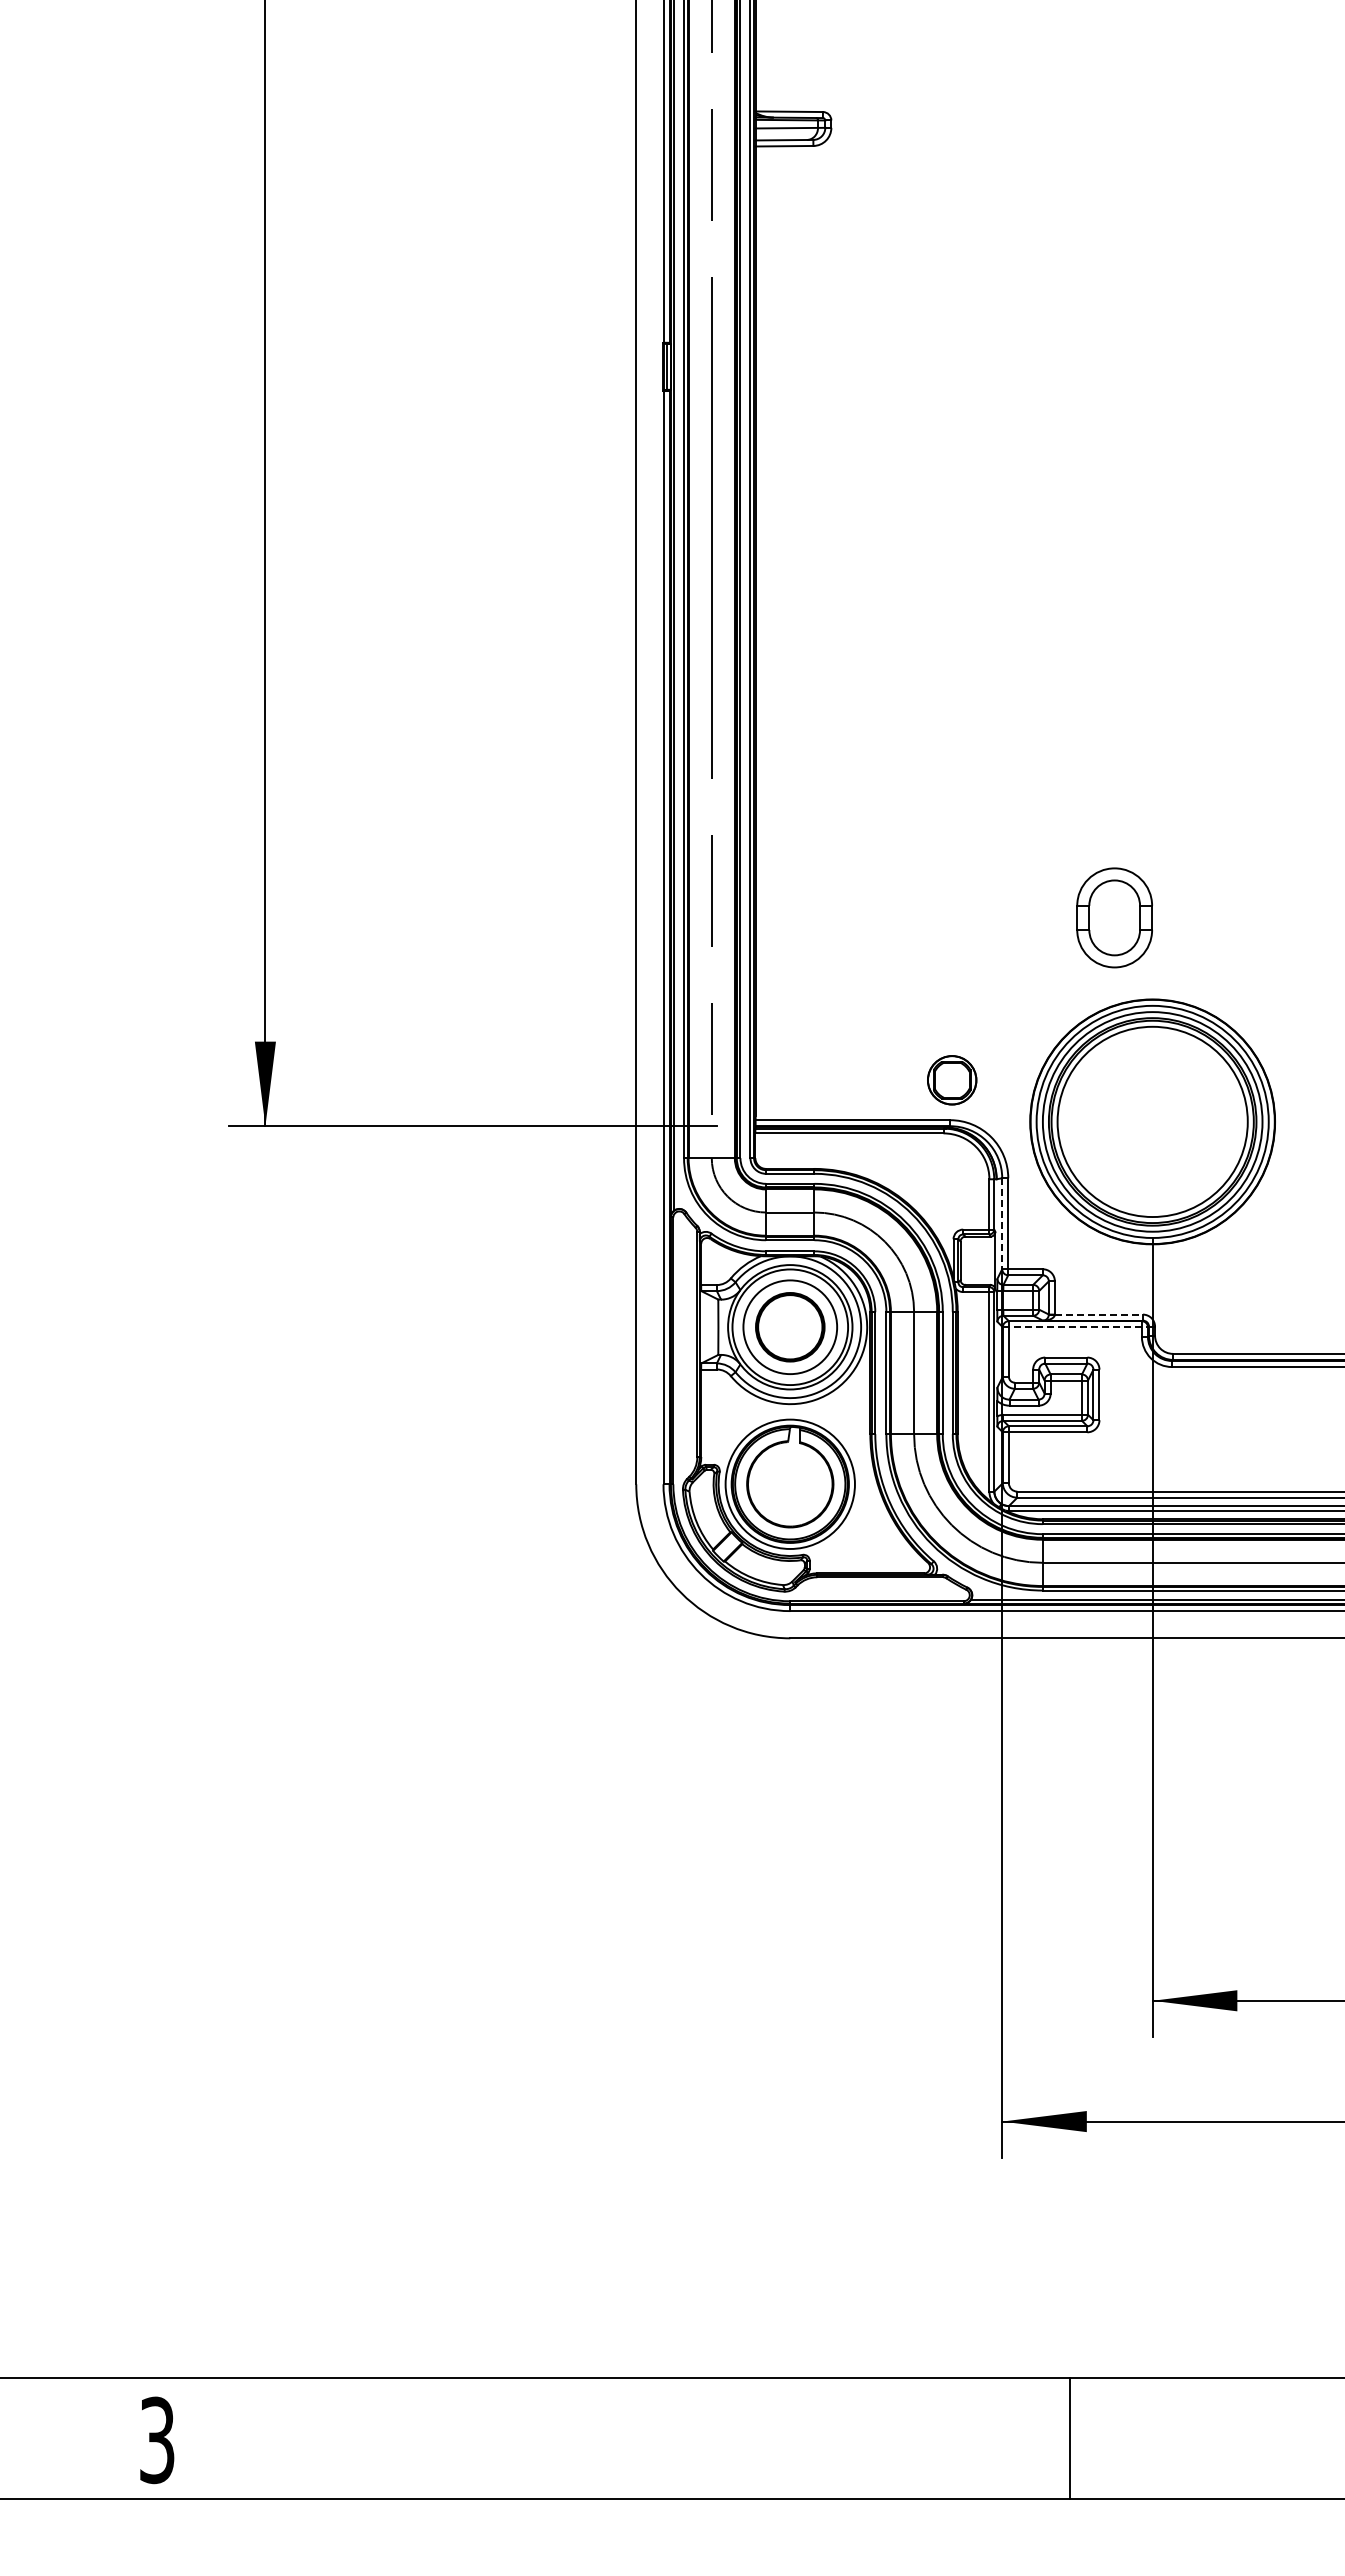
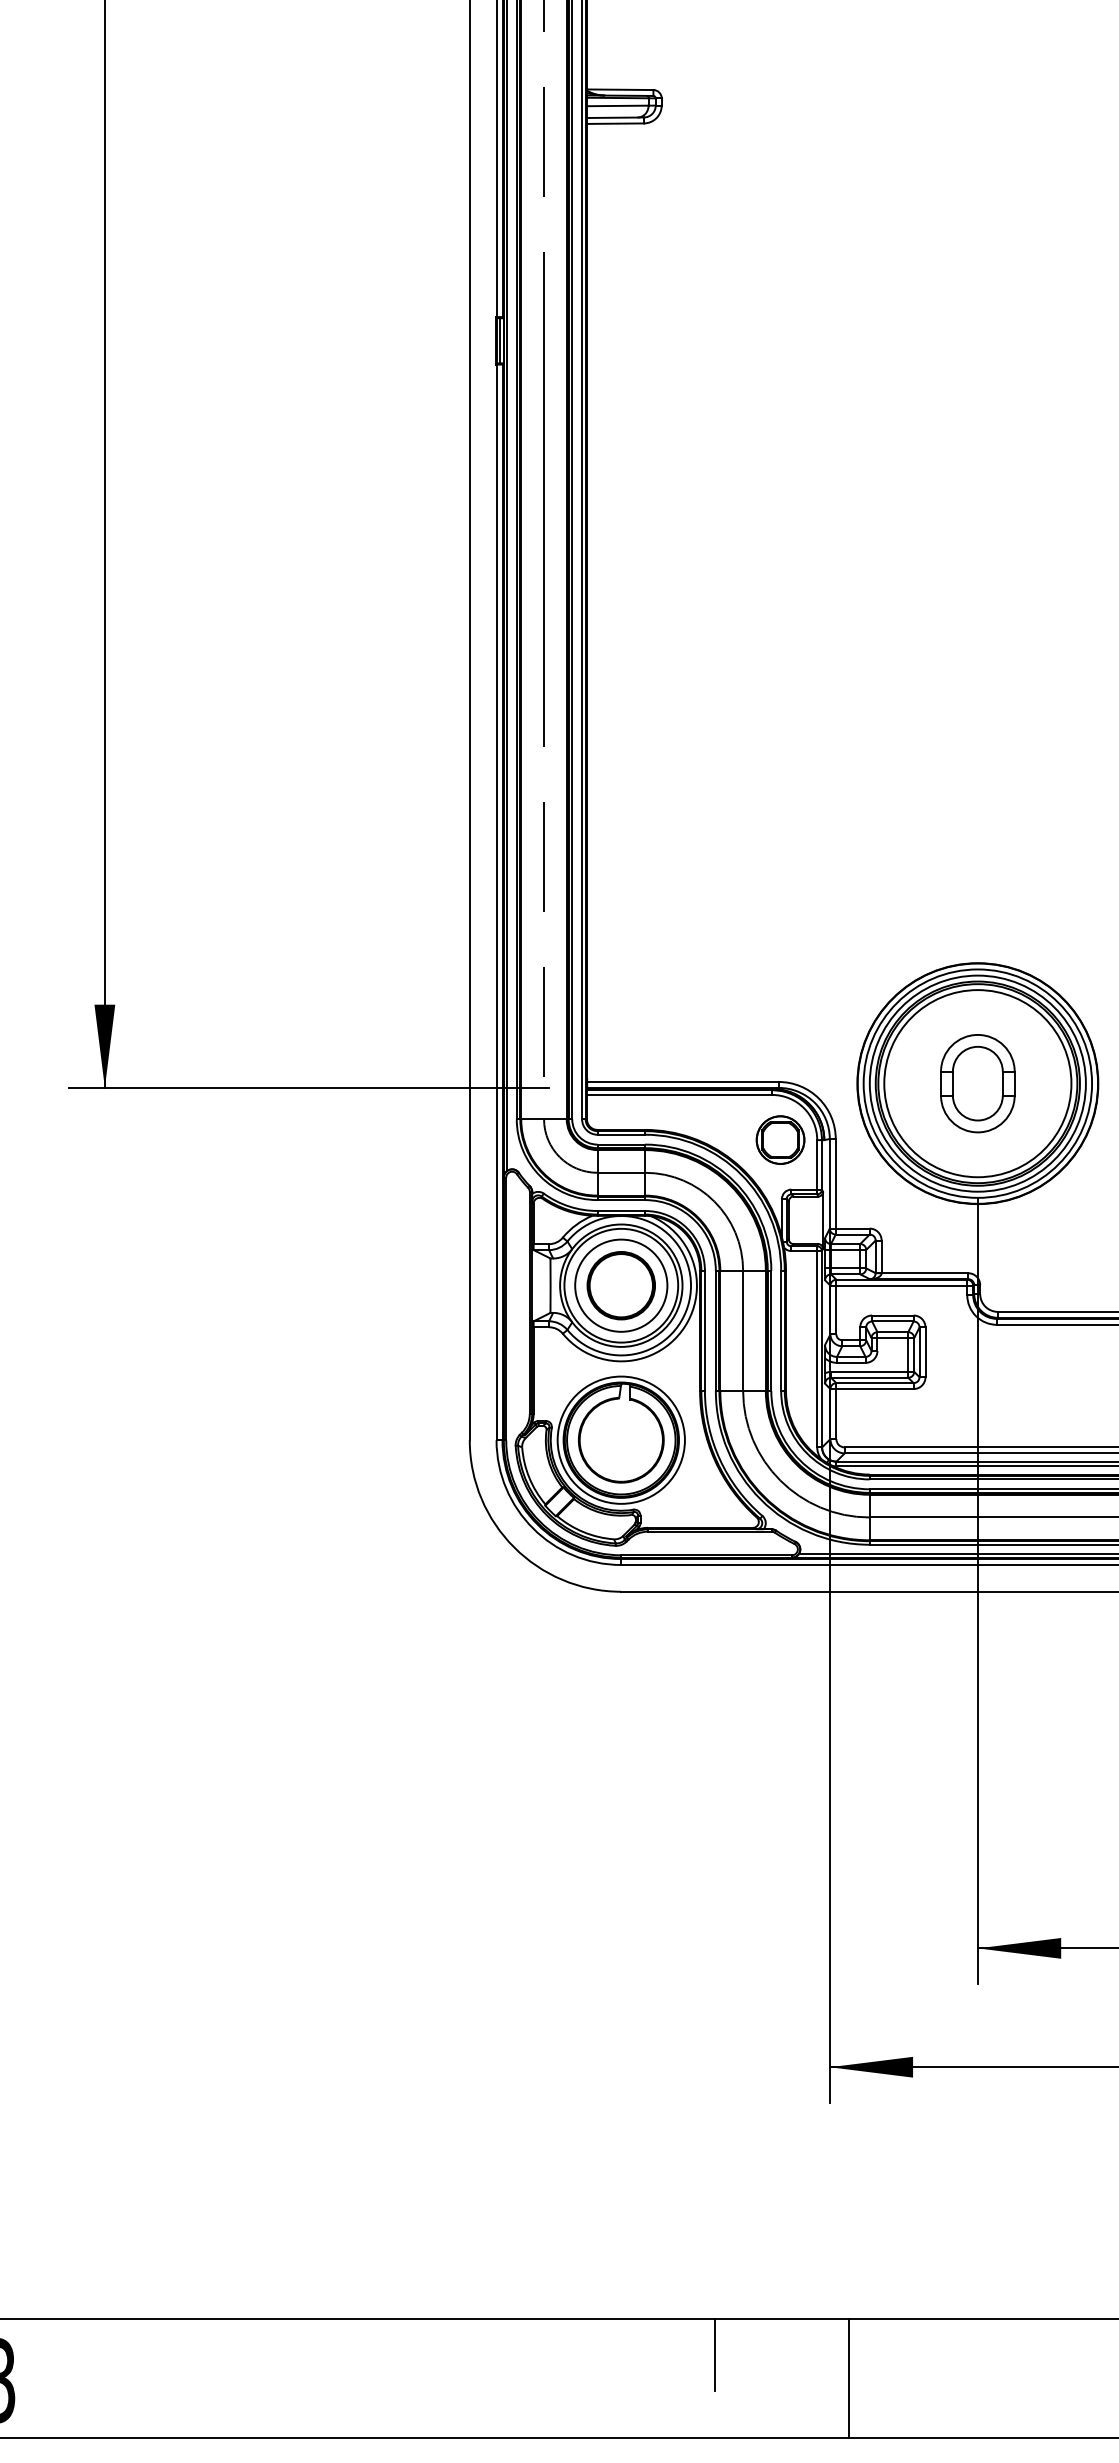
part: (1114, 917) -> (977, 1083), moved
part: (952, 1080) -> (780, 1140), moved
line: (1002, 1223) -> (830, 1183), dashed -> solid
line: (1099, 1314) -> (925, 1273), dashed -> solid
line: (1075, 1327) -> (901, 1285), dashed -> solid
line: (885, 2413) -> (714, 2354), added
line: (1069, 2437) -> (848, 2378), moved

